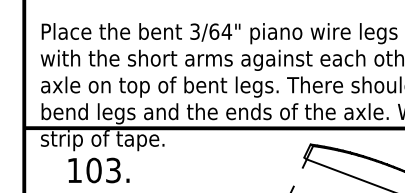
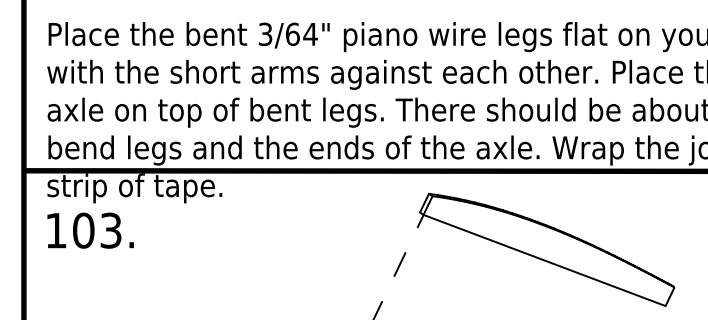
text: (98, 170) -> (90, 230), moved

